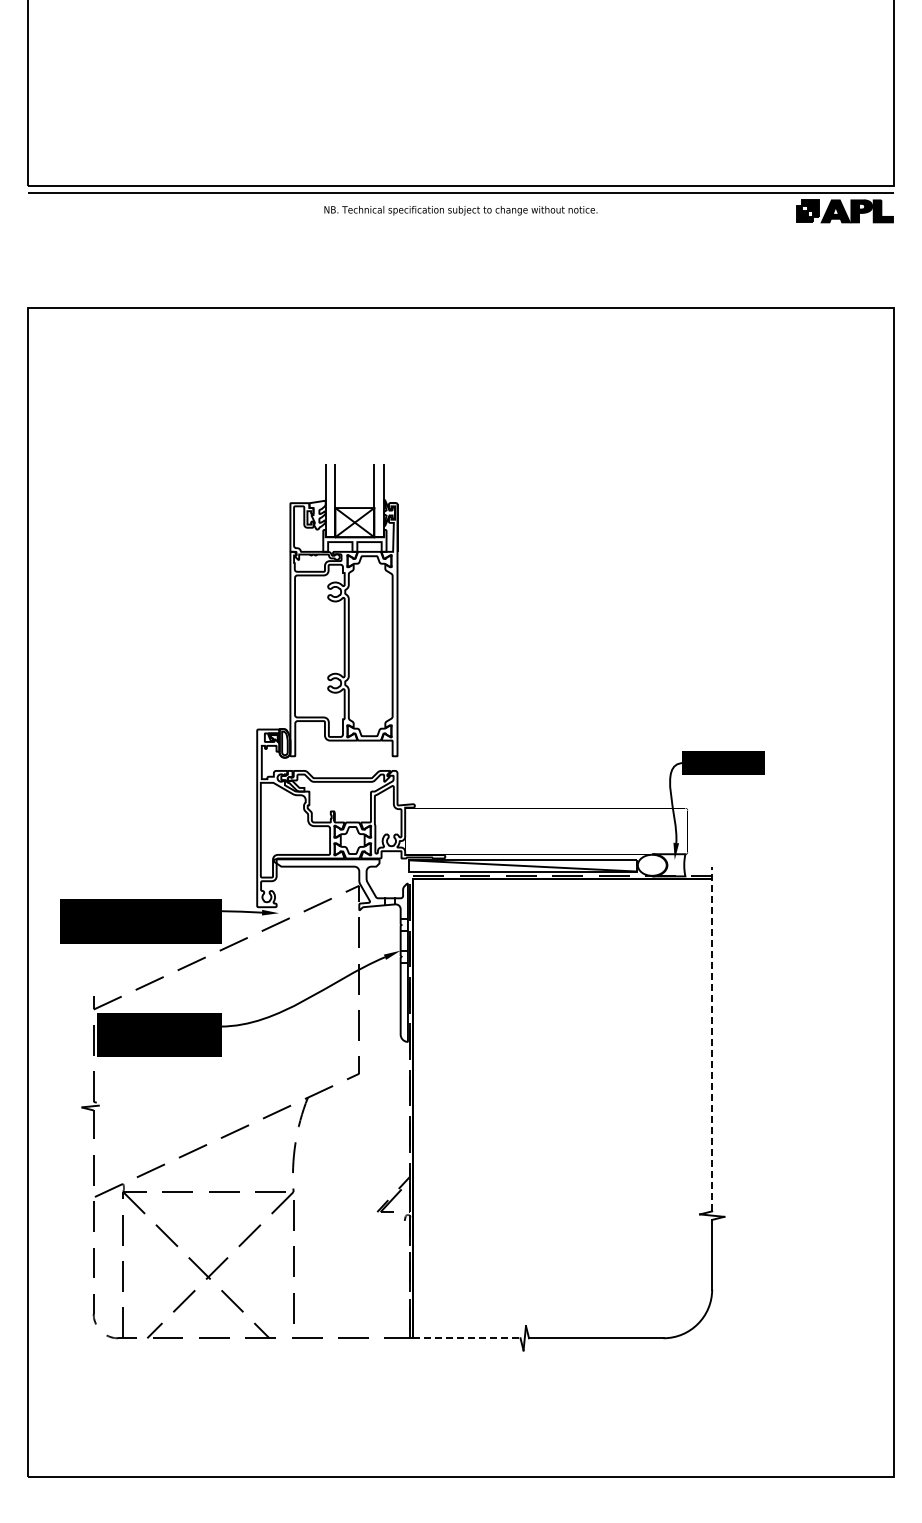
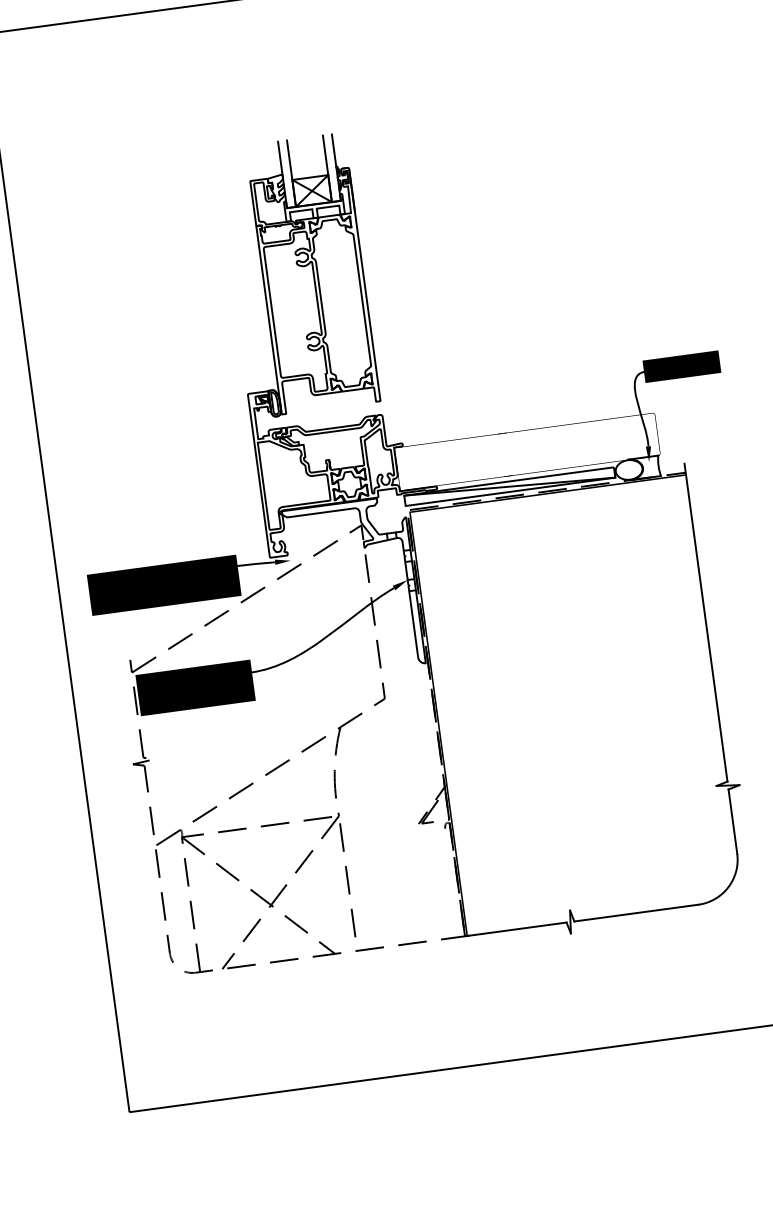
line: (712, 1038) -> (706, 622), dashed -> solid
line: (466, 1338) -> (516, 929), dashed -> solid

